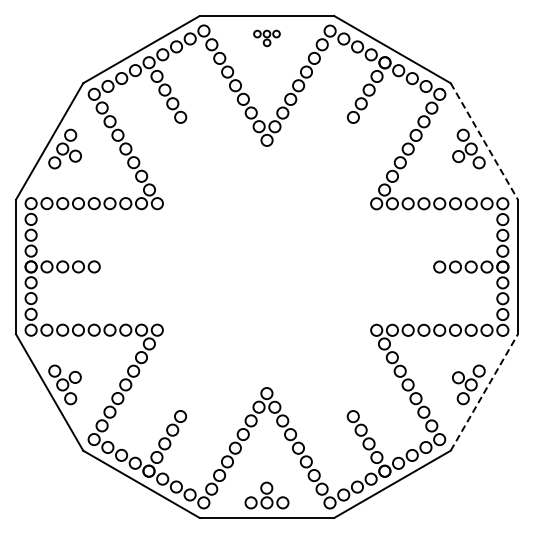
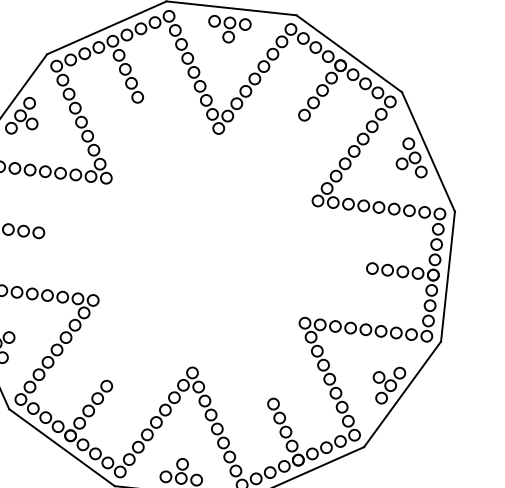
part: (266, 38) -> (228, 30), size x1.67
line: (484, 141) -> (428, 151), dashed -> solid
line: (484, 392) -> (402, 394), dashed -> solid

